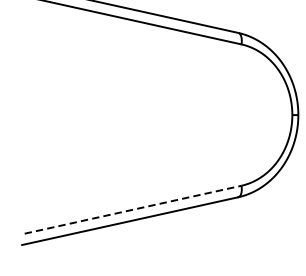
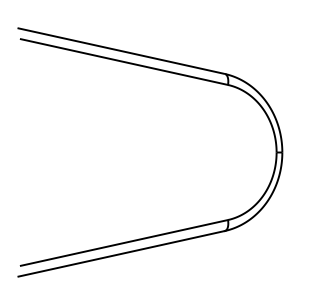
line: (133, 209) -> (124, 242), dashed -> solid

